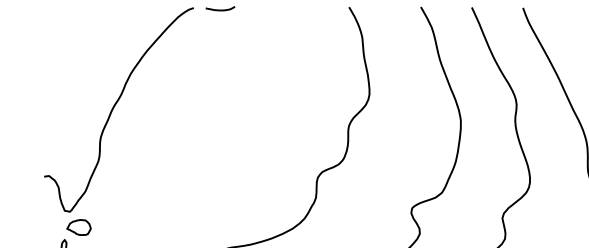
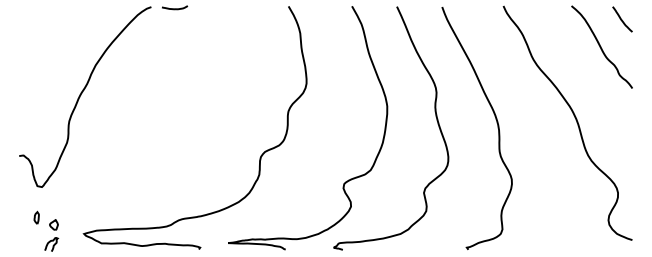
part: (78, 226) -> (49, 200), removed

